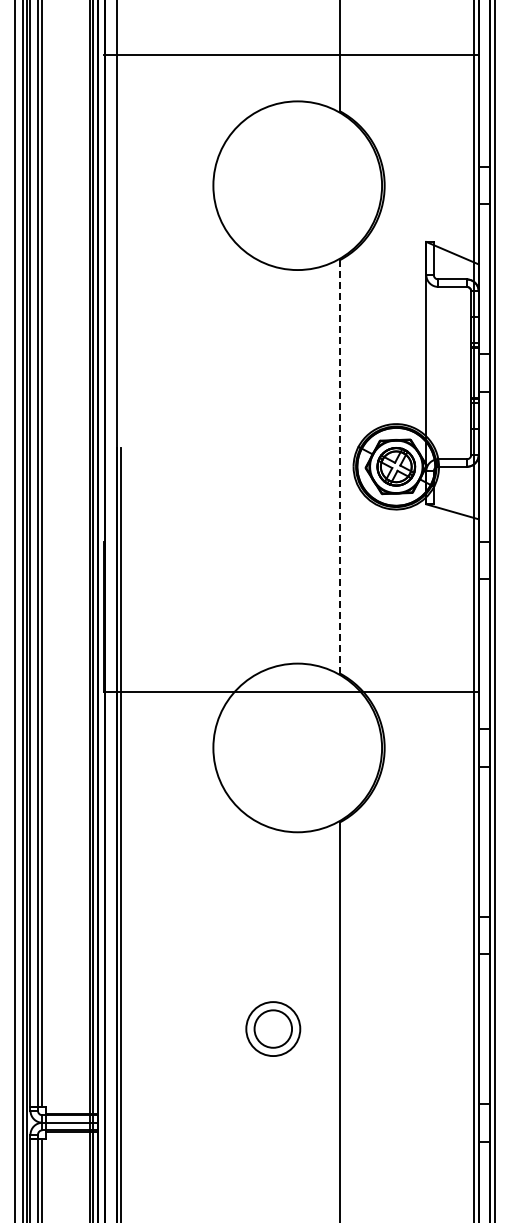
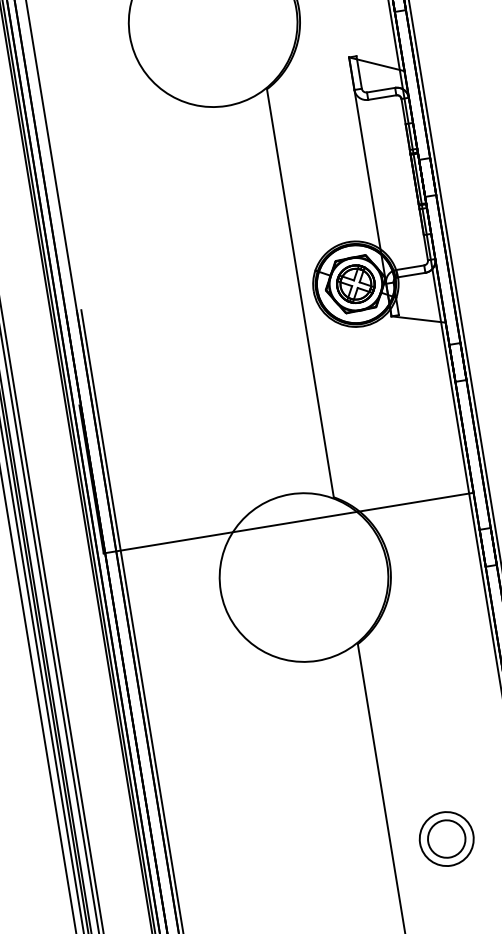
line: (340, 466) -> (300, 292), dashed -> solid
part: (273, 1028) -> (446, 838), moved

